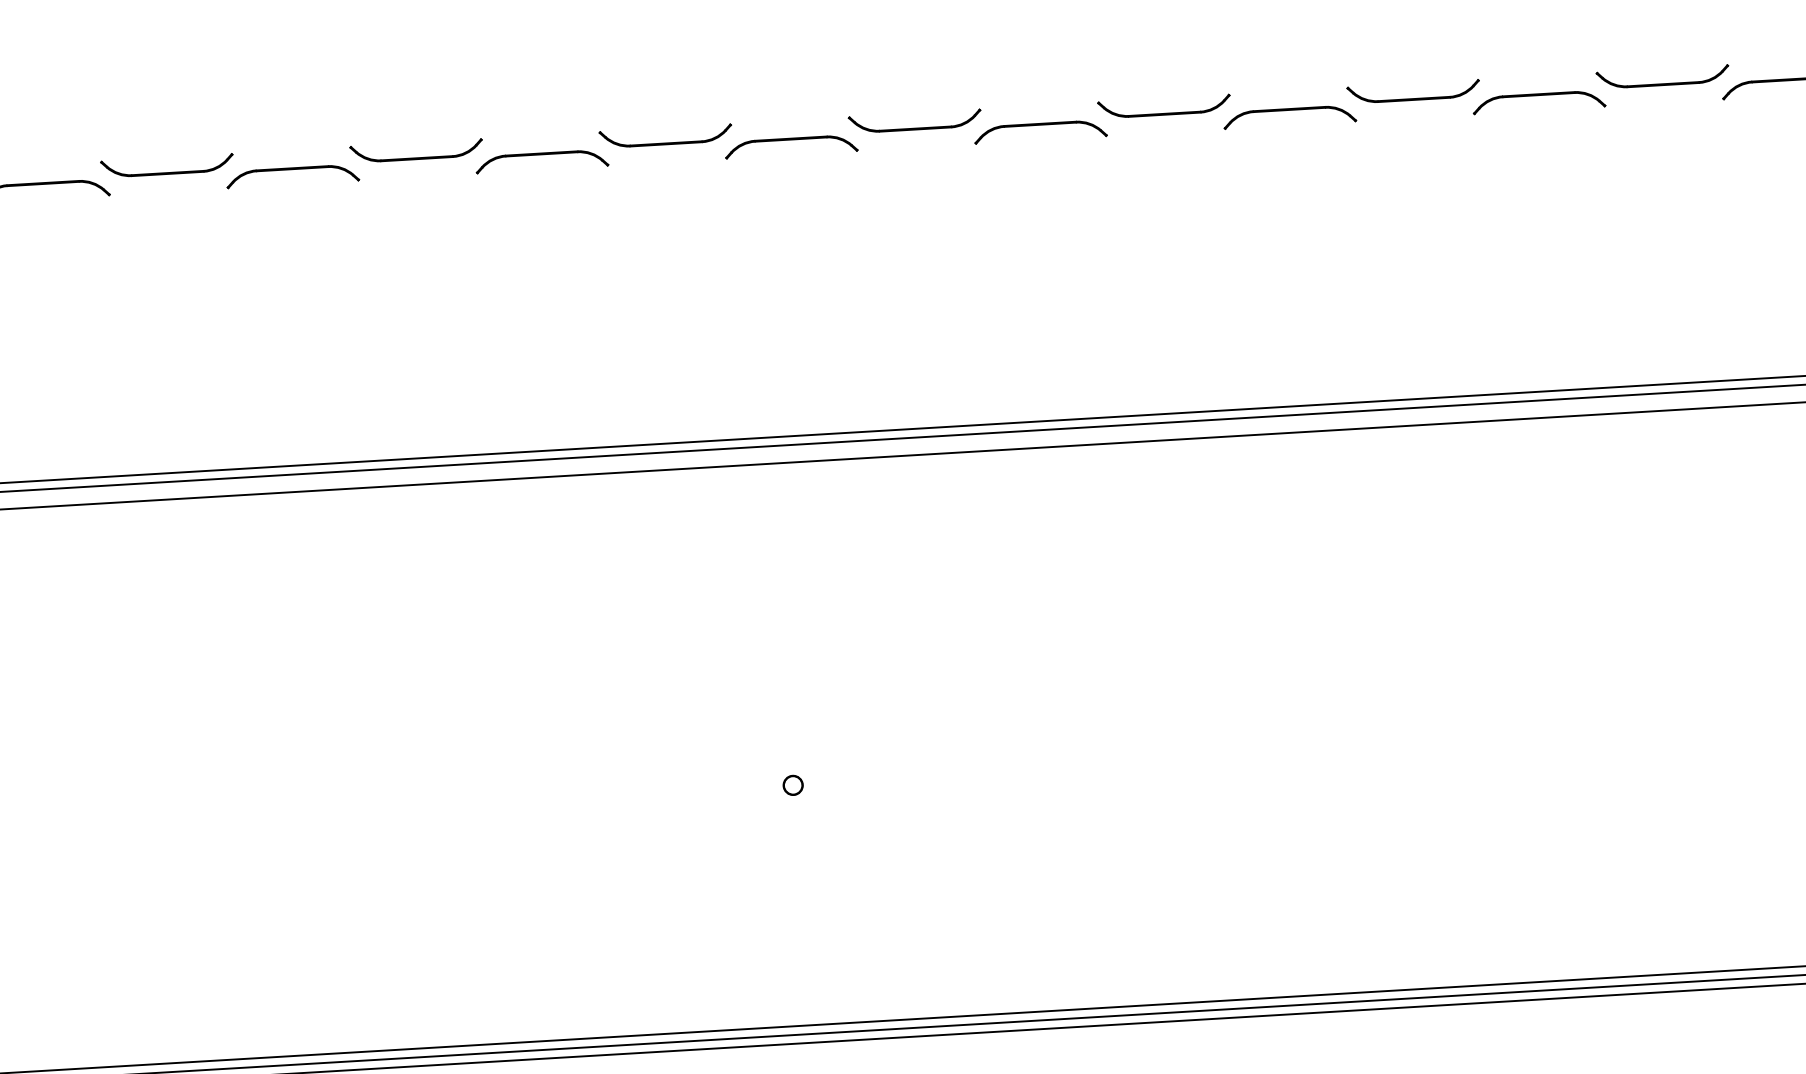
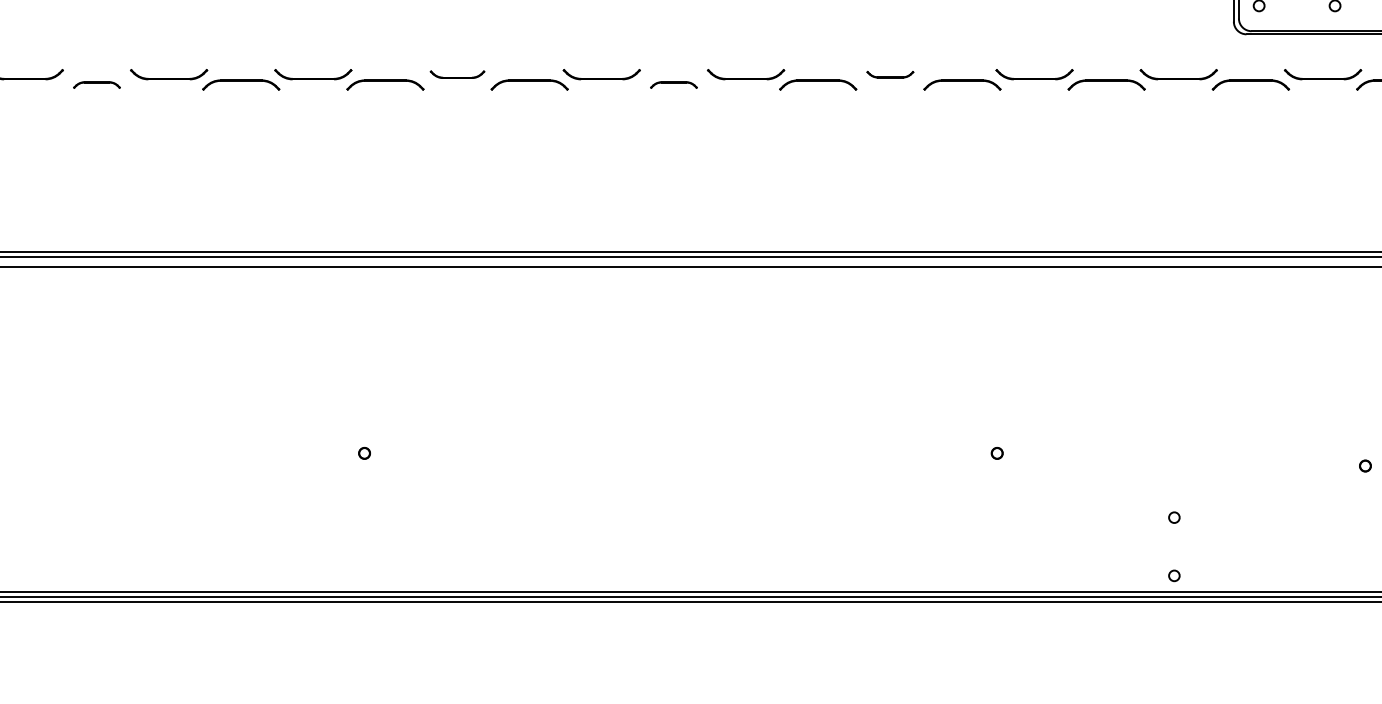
part: (1663, 76) -> (890, 74), size x0.6
part: (1289, 116) -> (673, 84), size x0.6
part: (914, 121) -> (457, 74), size x0.7
part: (292, 175) -> (96, 84), size x0.6

